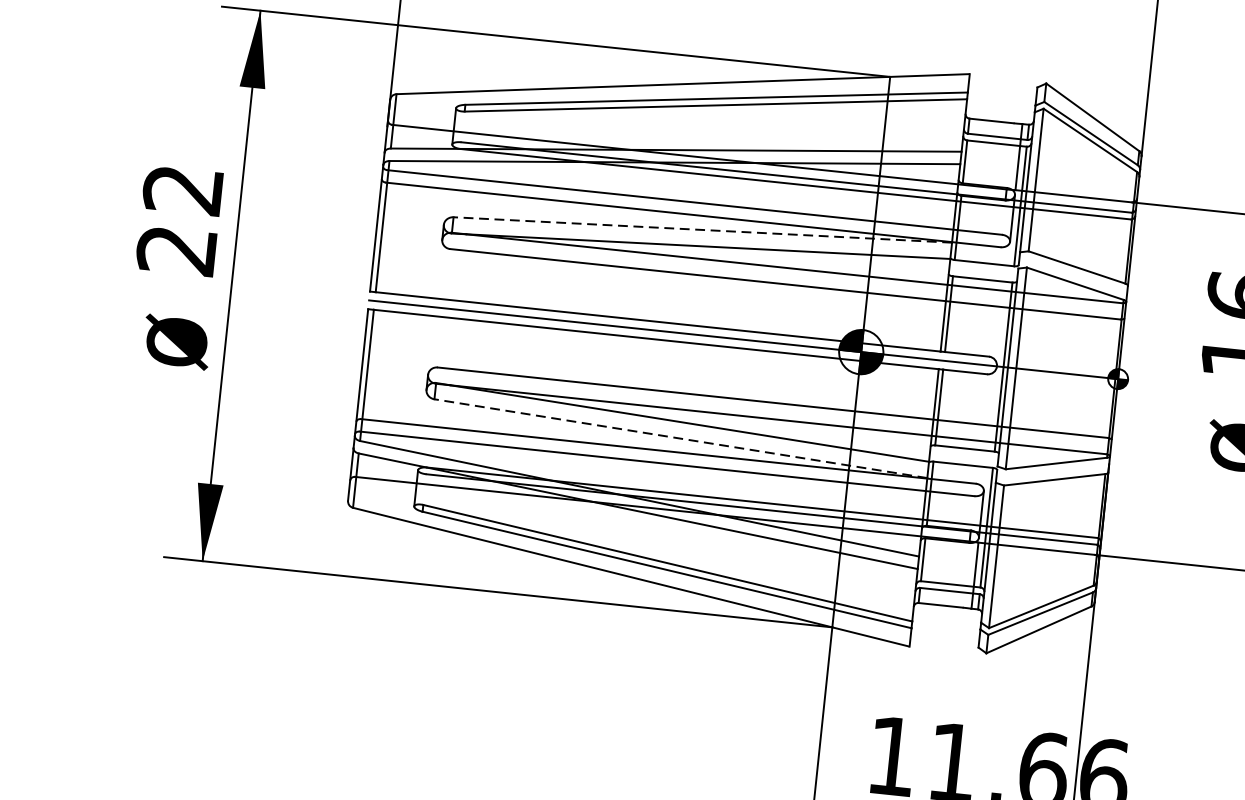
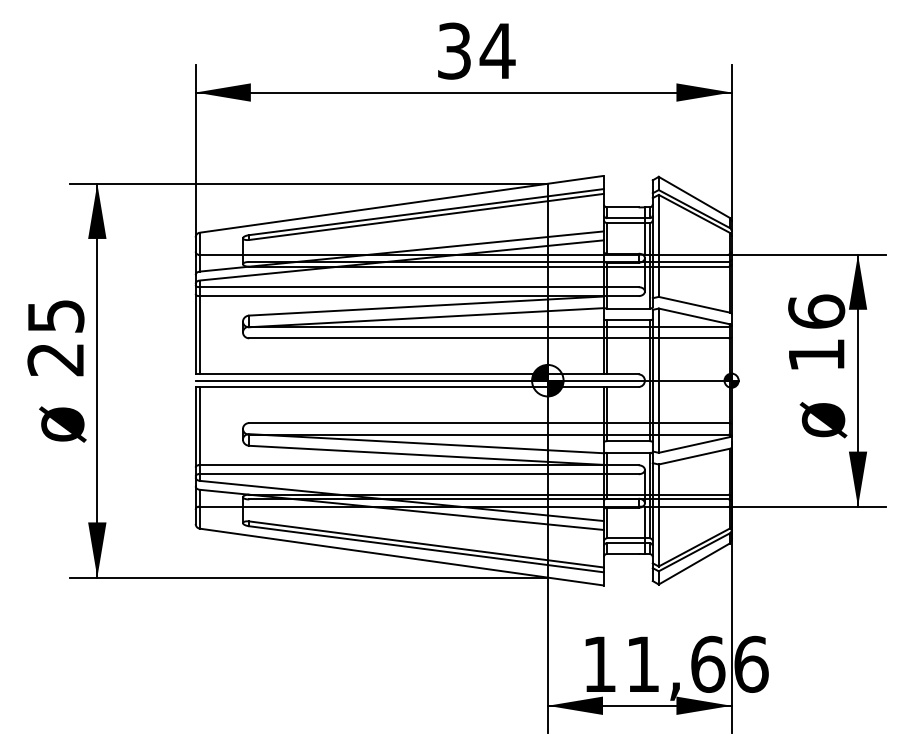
text: (182, 190) -> (55, 316), 22 -> 25
line: (702, 230) -> (426, 306), dashed -> solid
line: (680, 438) -> (426, 455), dashed -> solid

